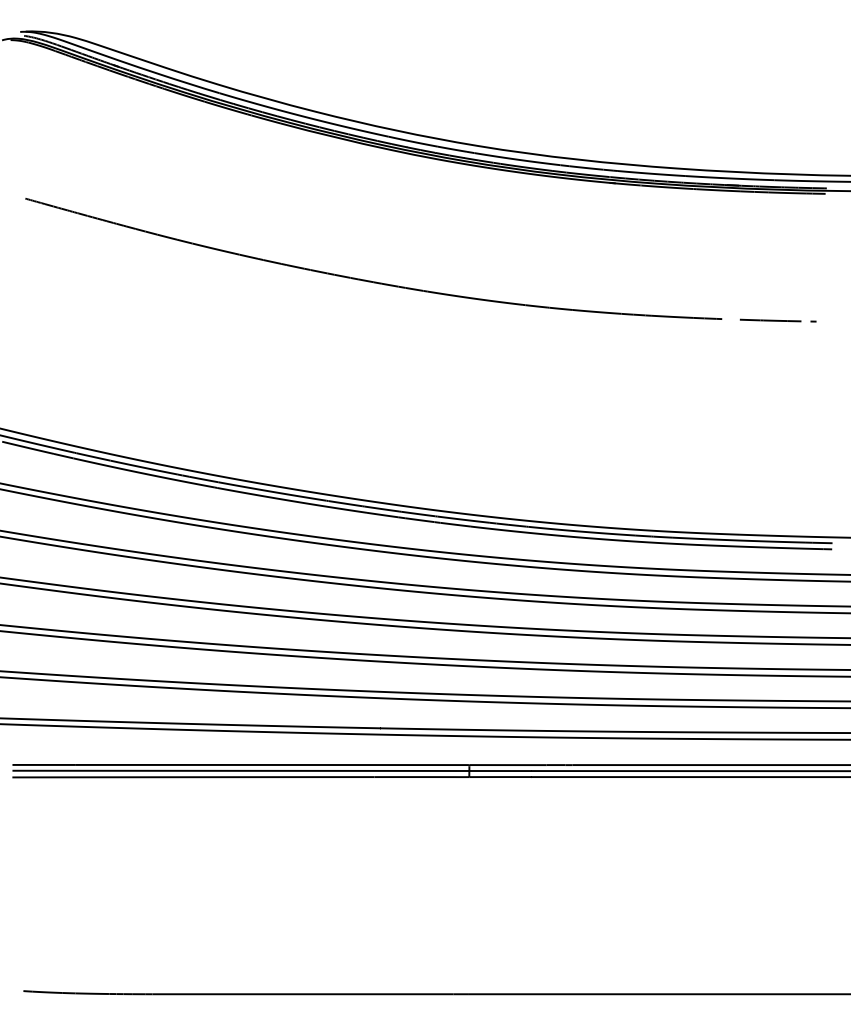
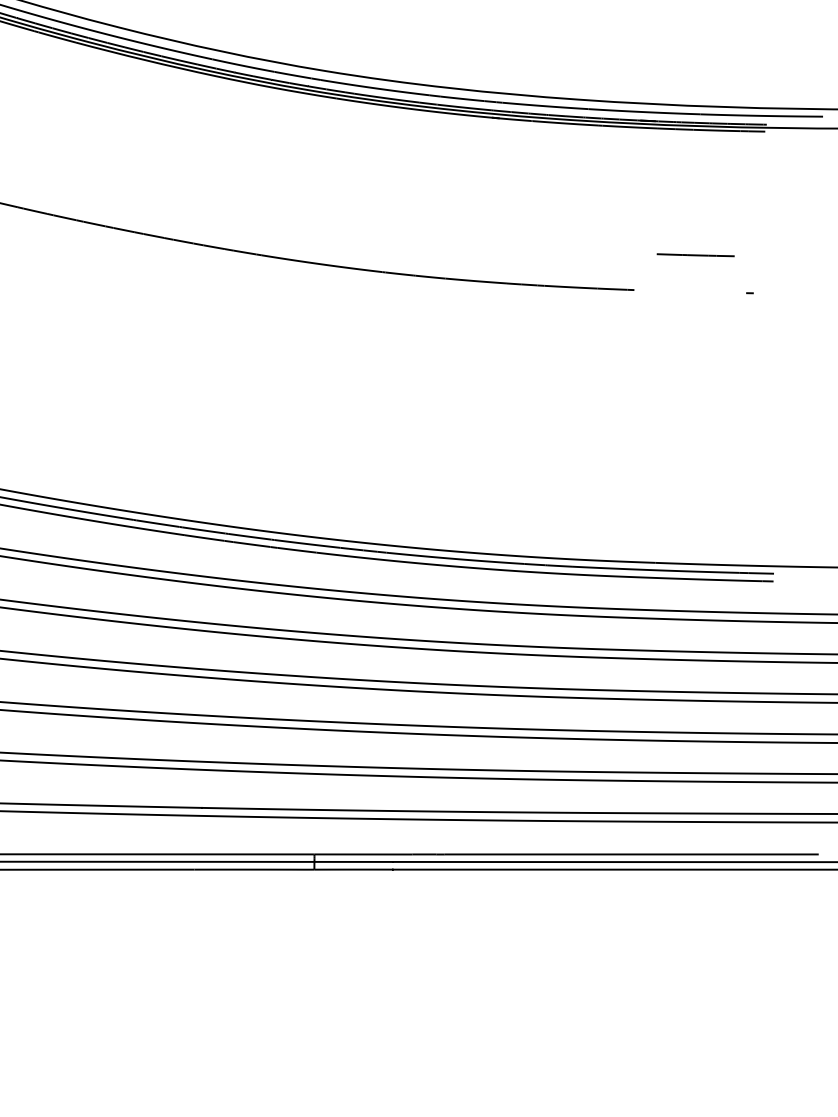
line: (770, 320) -> (695, 255), moved

